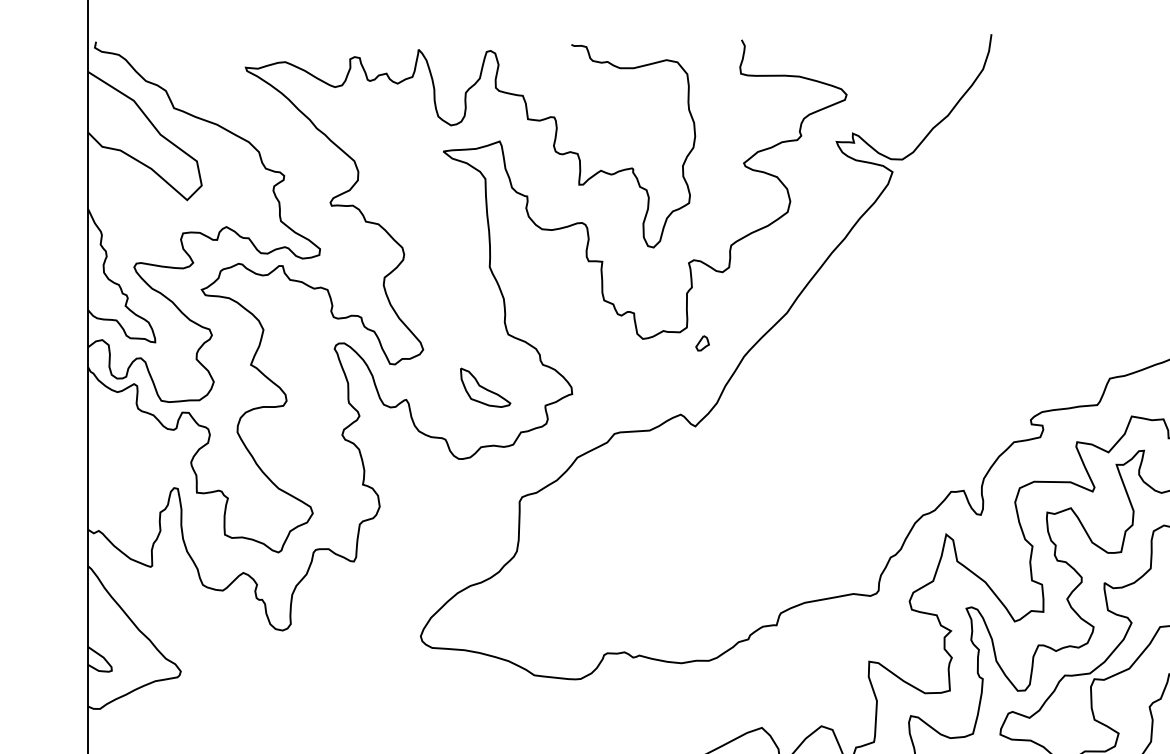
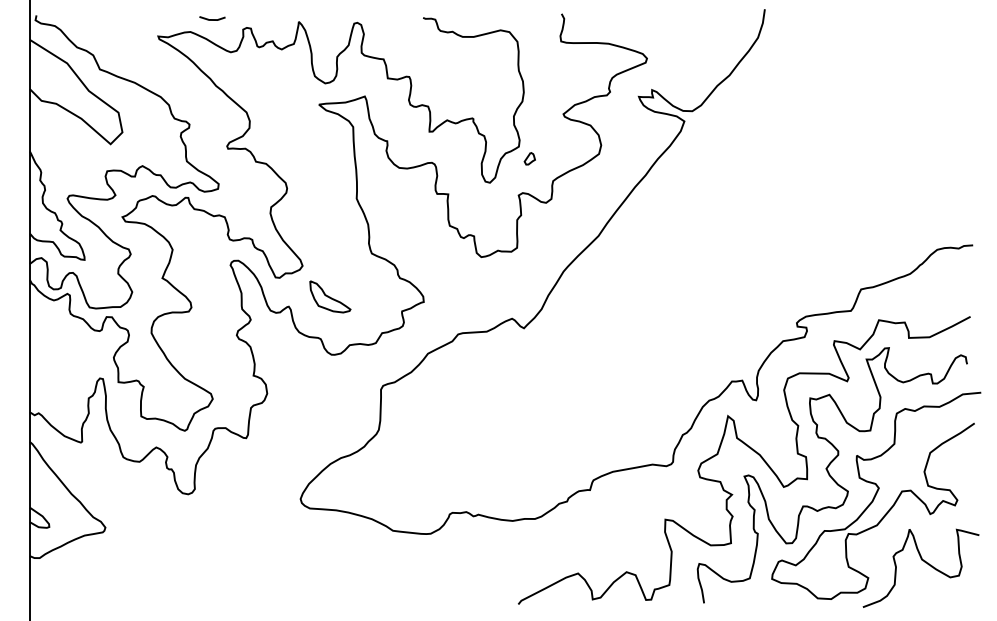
line: (312, 46) -> (212, 19), added
part: (702, 343) -> (529, 158), moved
part: (485, 387) -> (330, 296), moved

